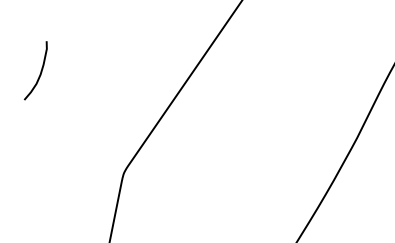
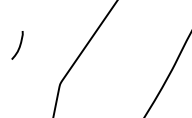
curve: (40, 71) -> (19, 45), moved

